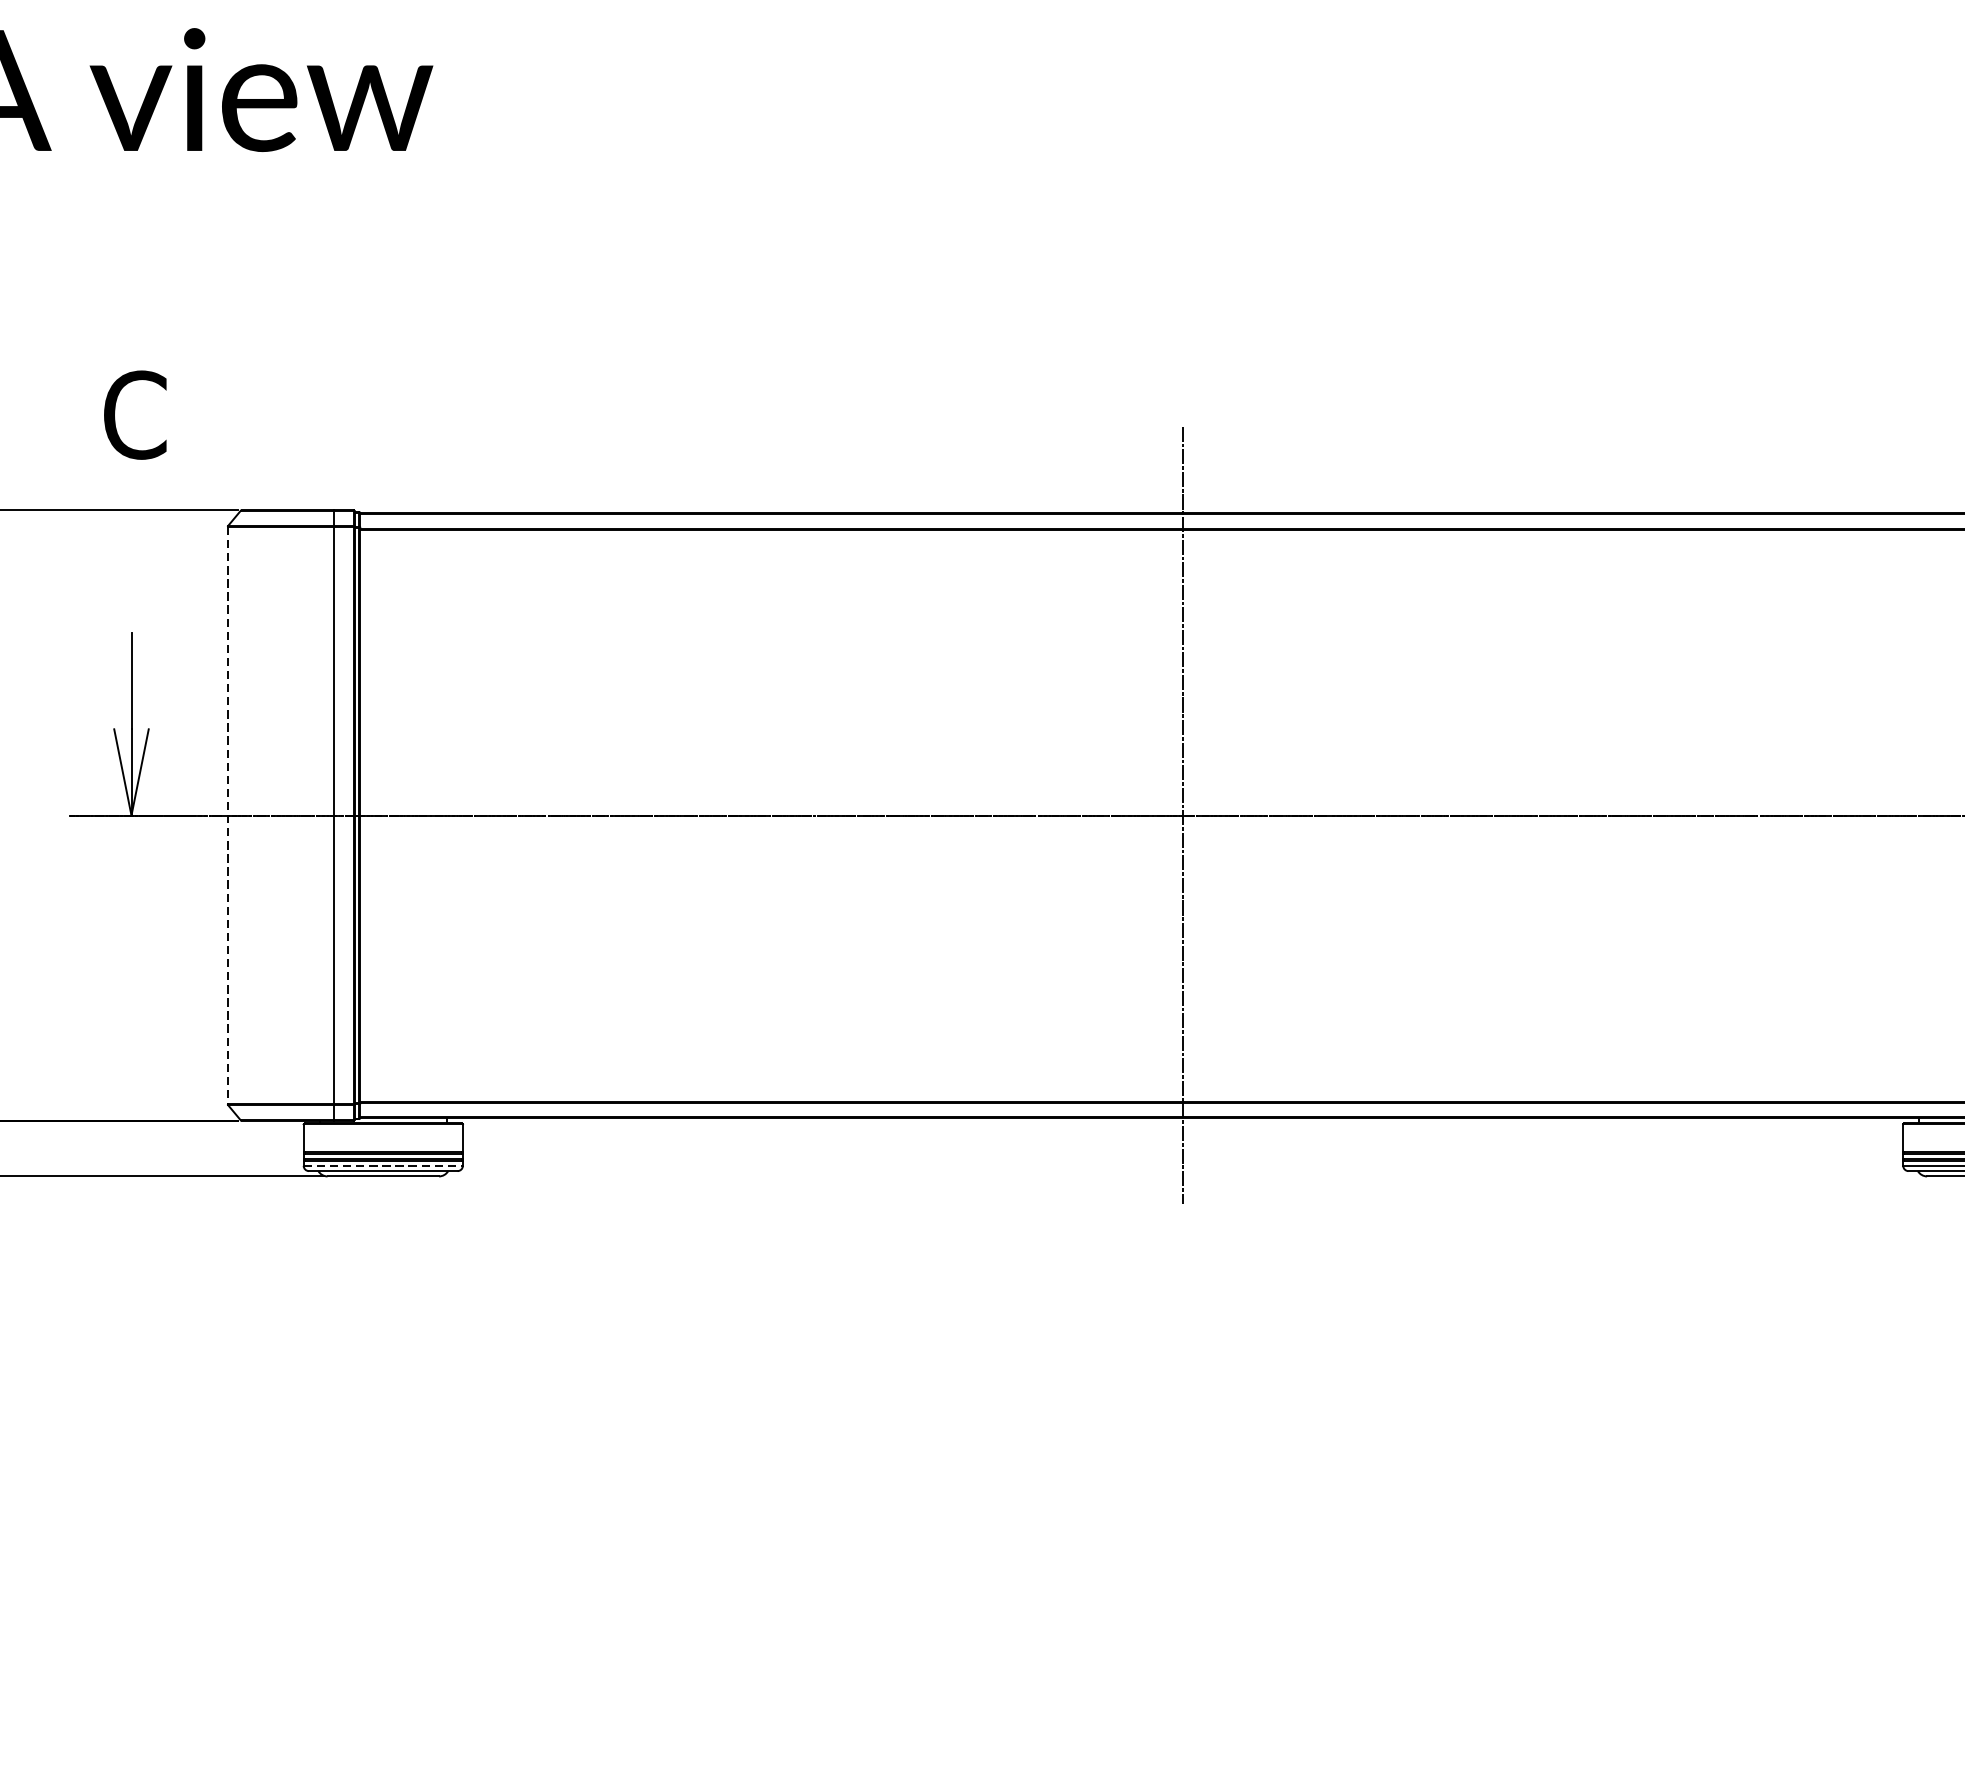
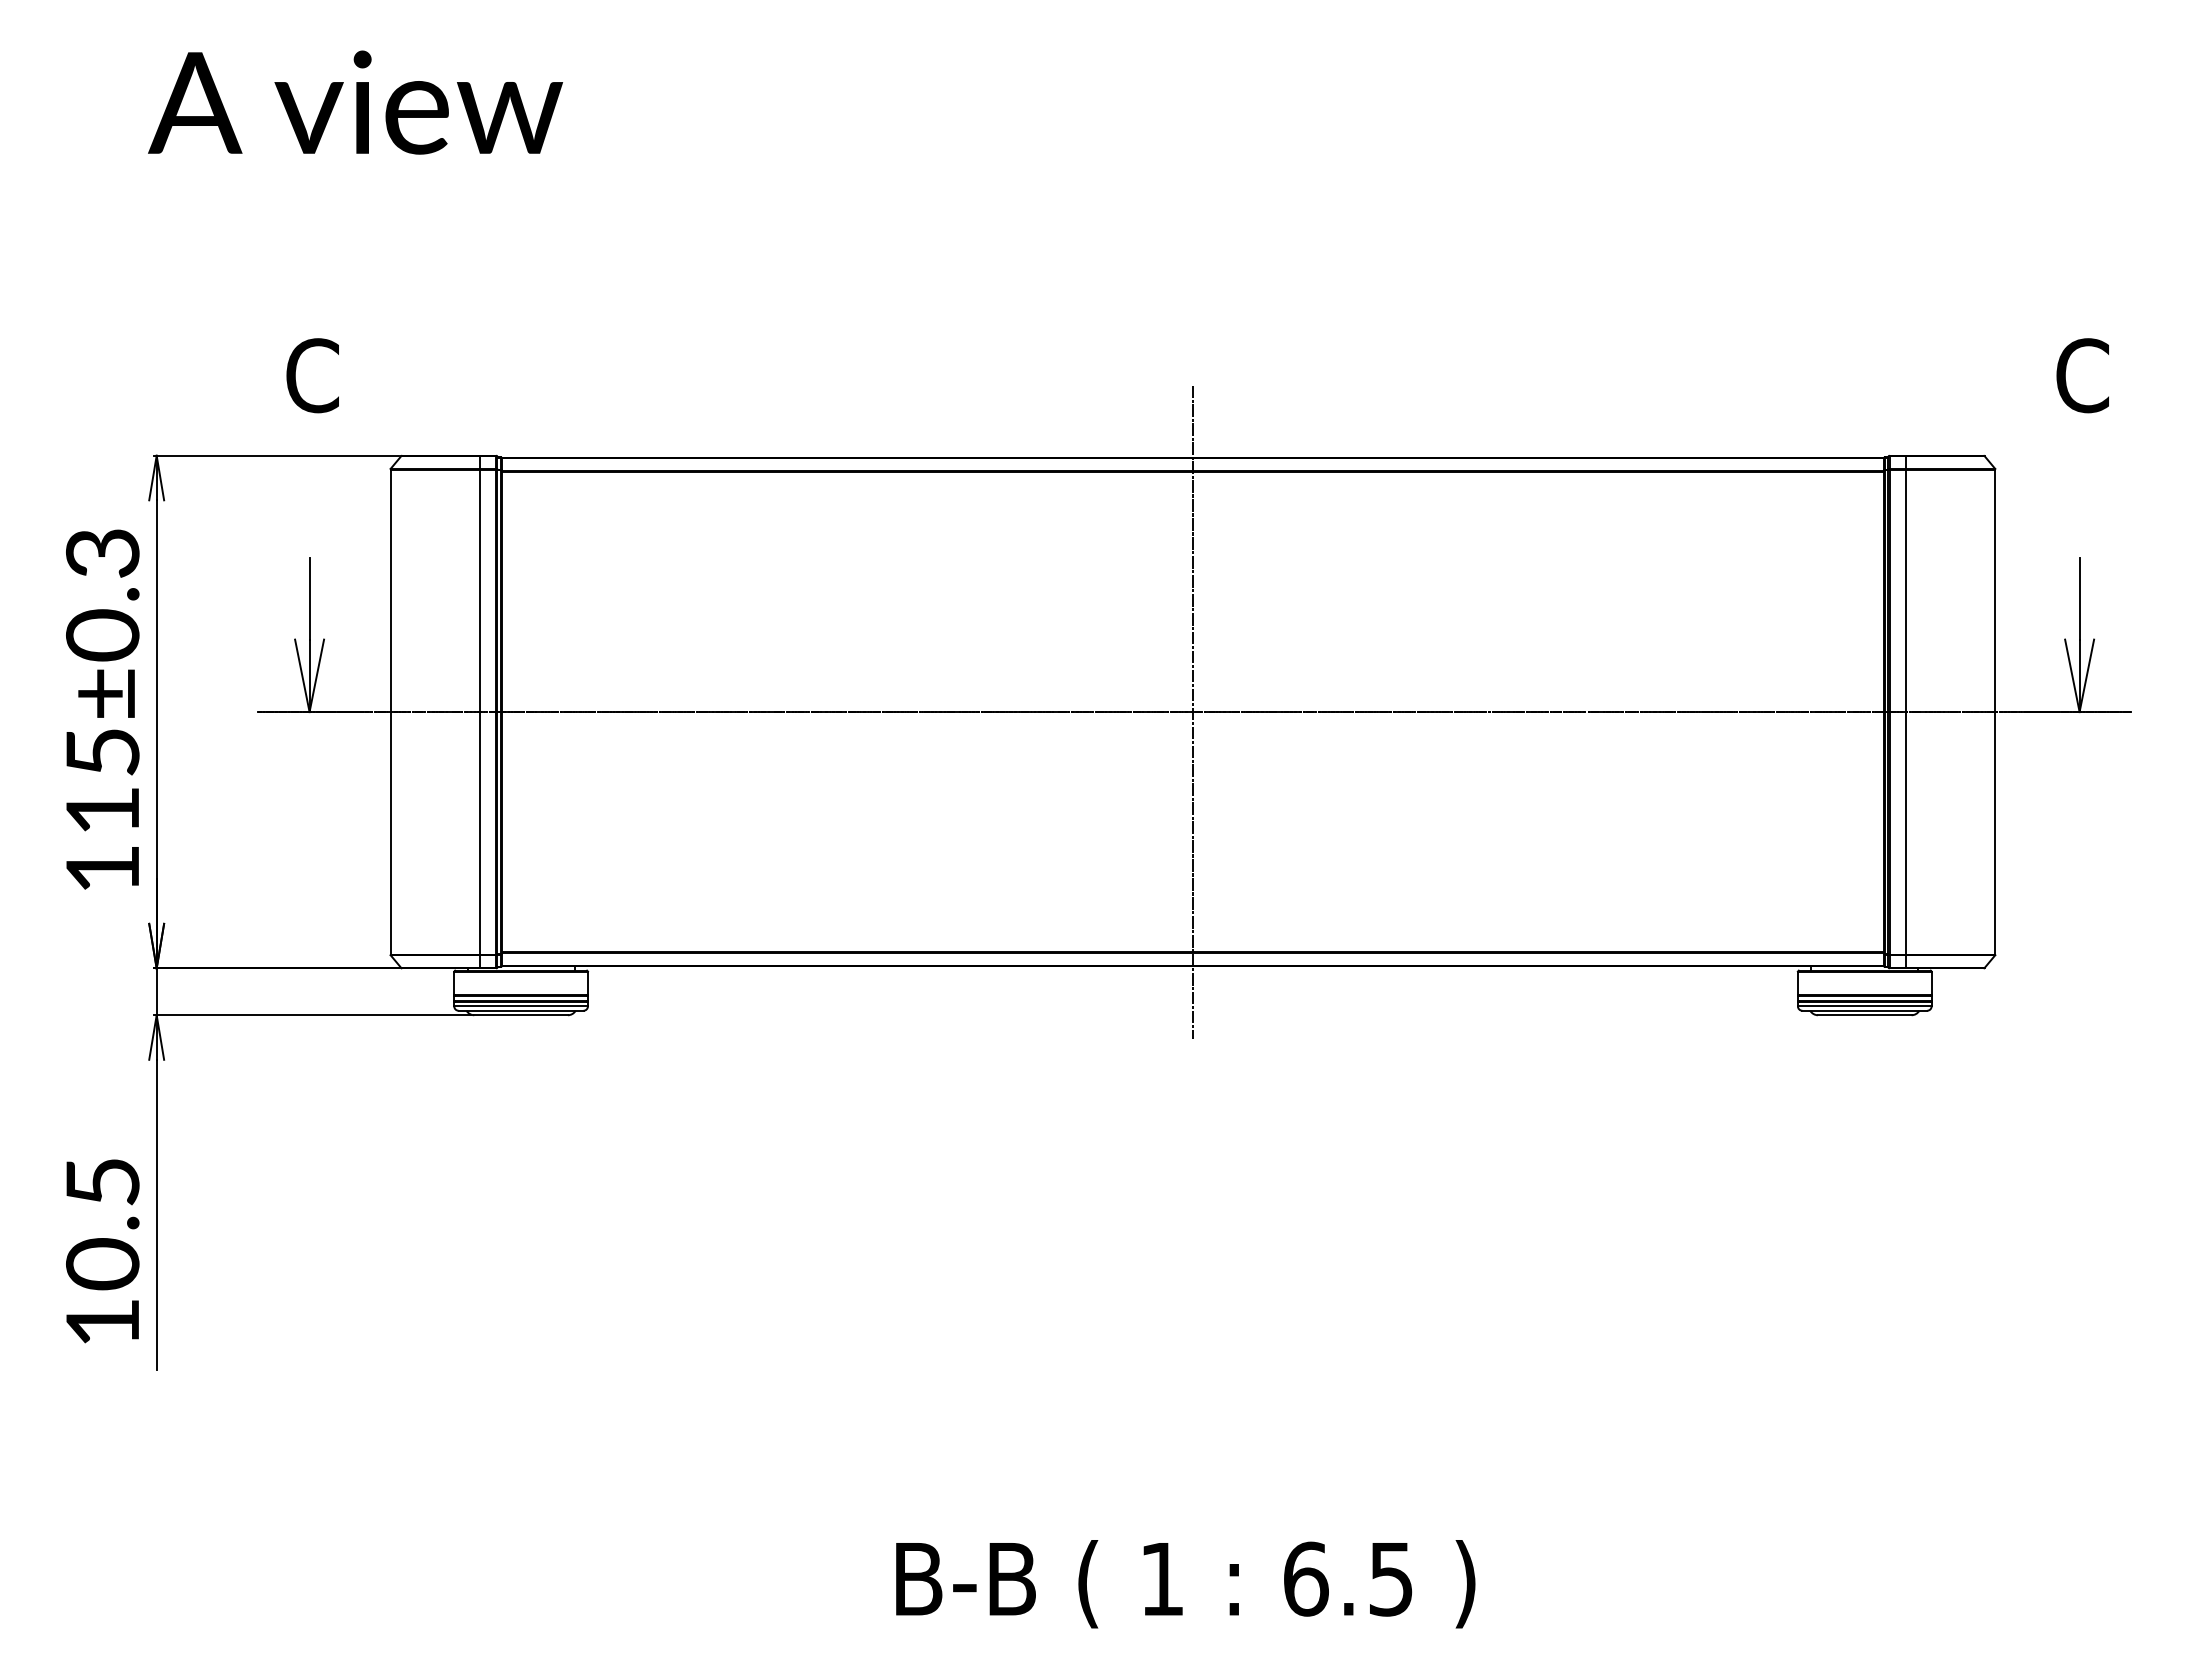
line: (227, 816) -> (390, 712), dashed -> solid
line: (383, 1166) -> (521, 1006), dashed -> solid

